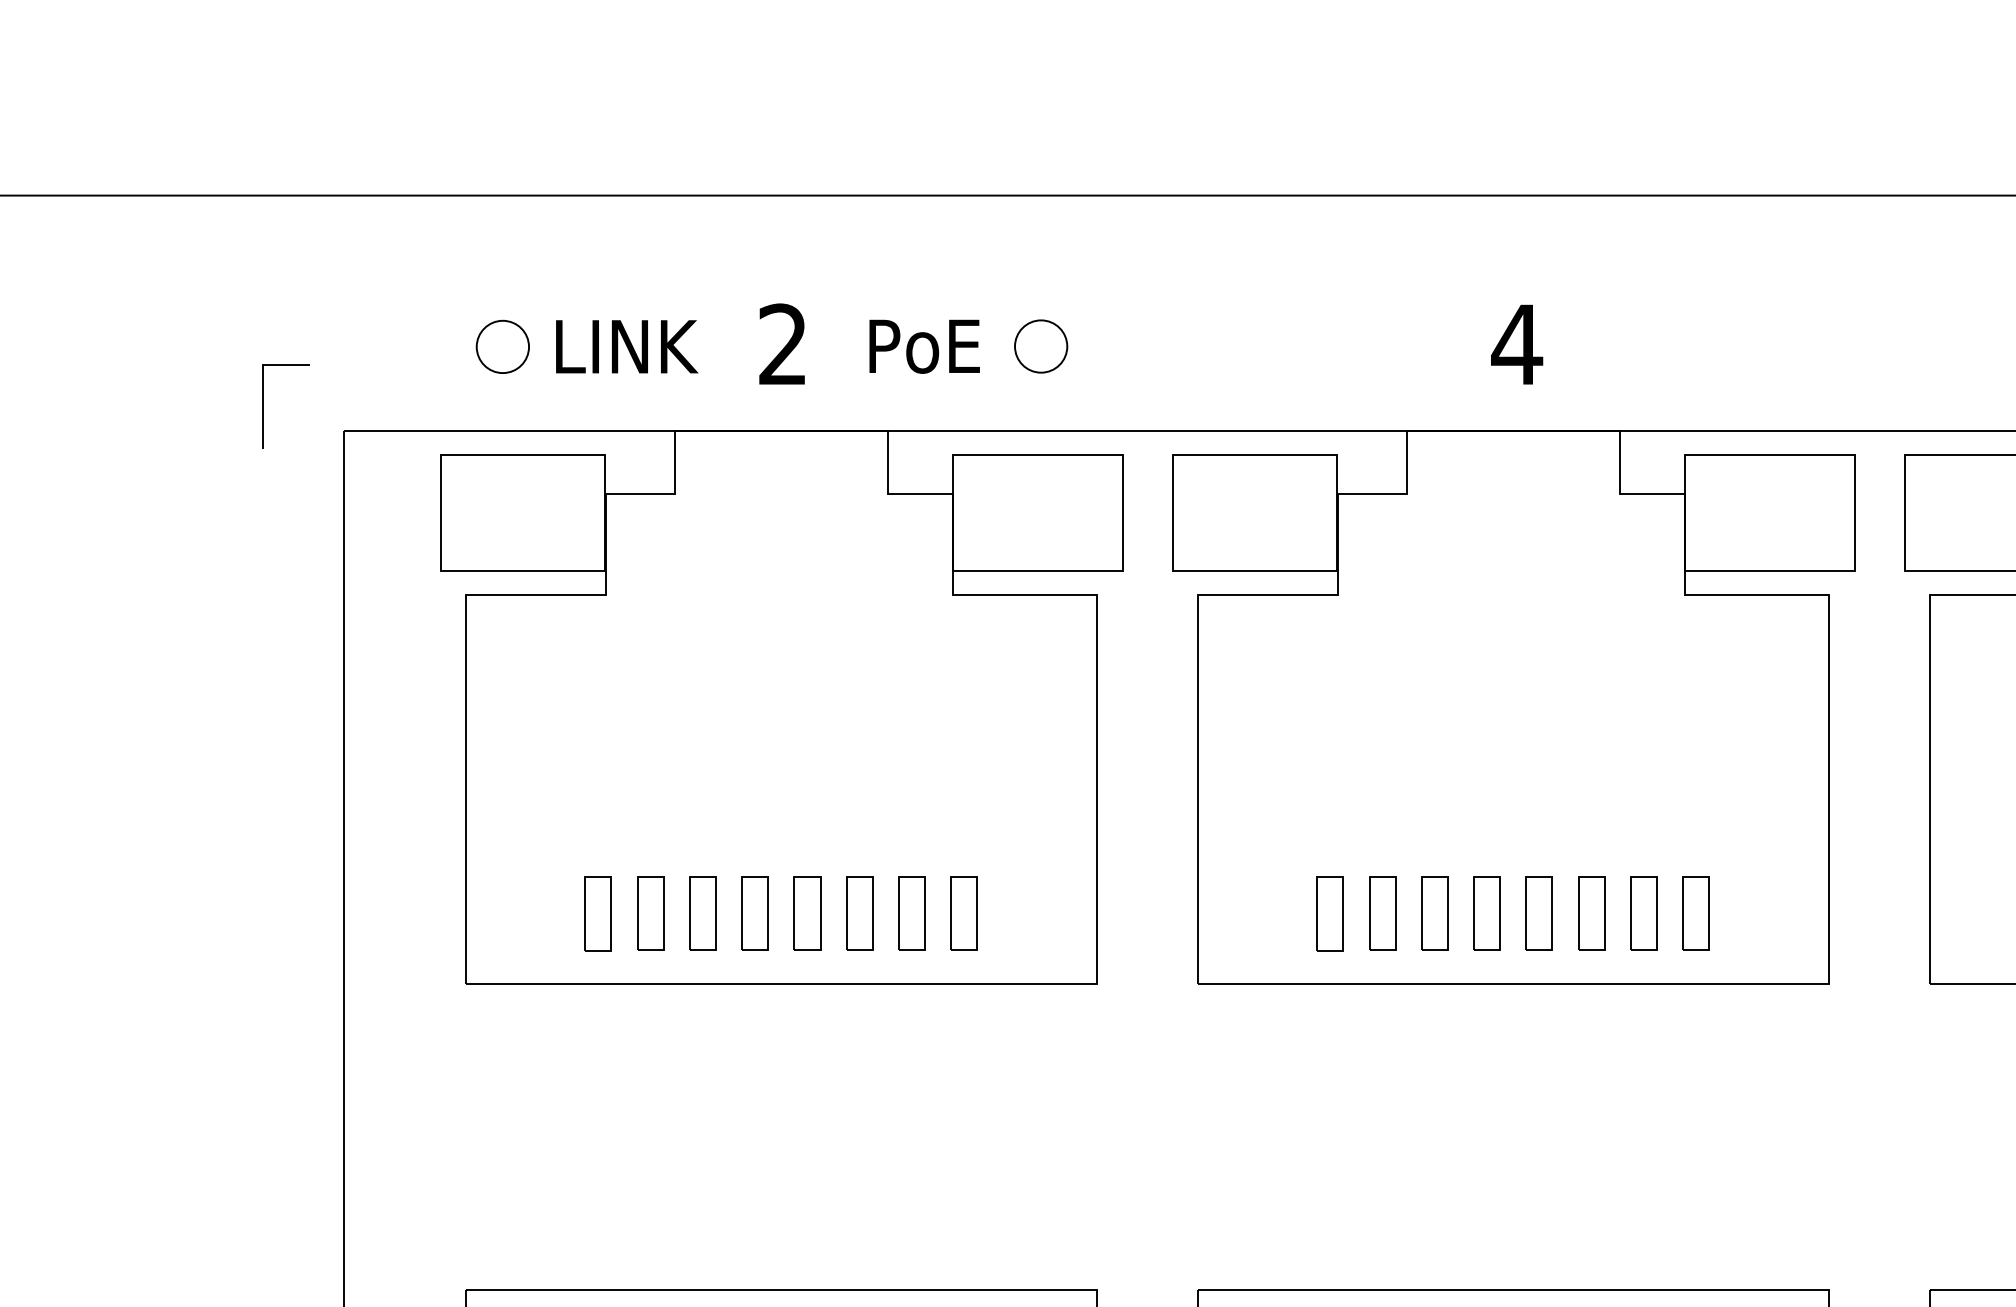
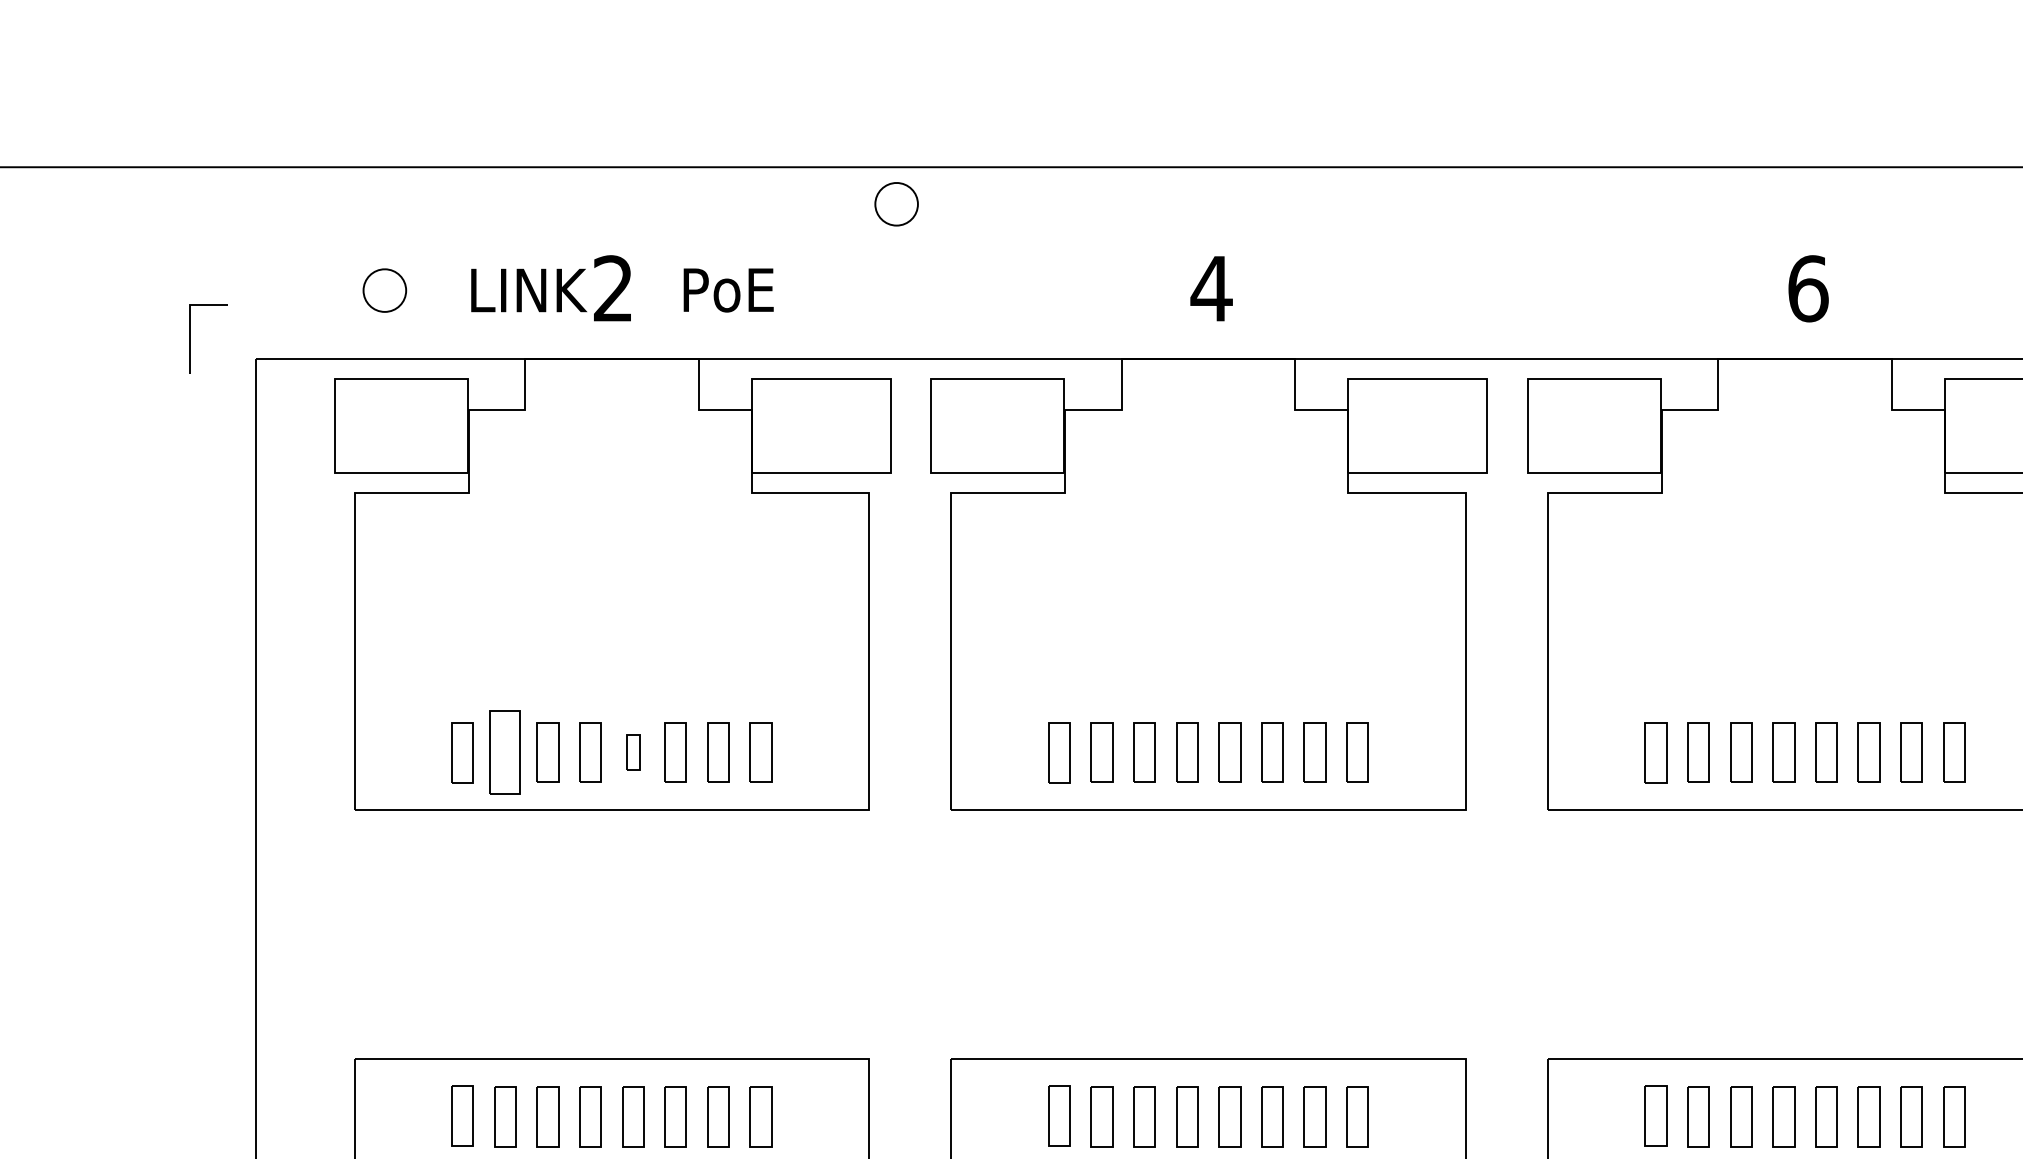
text: (627, 346) -> (529, 290), moved
part: (1040, 346) -> (896, 204), moved
part: (650, 913) -> (505, 752), size x1.4
part: (807, 913) -> (633, 752), size x0.6

